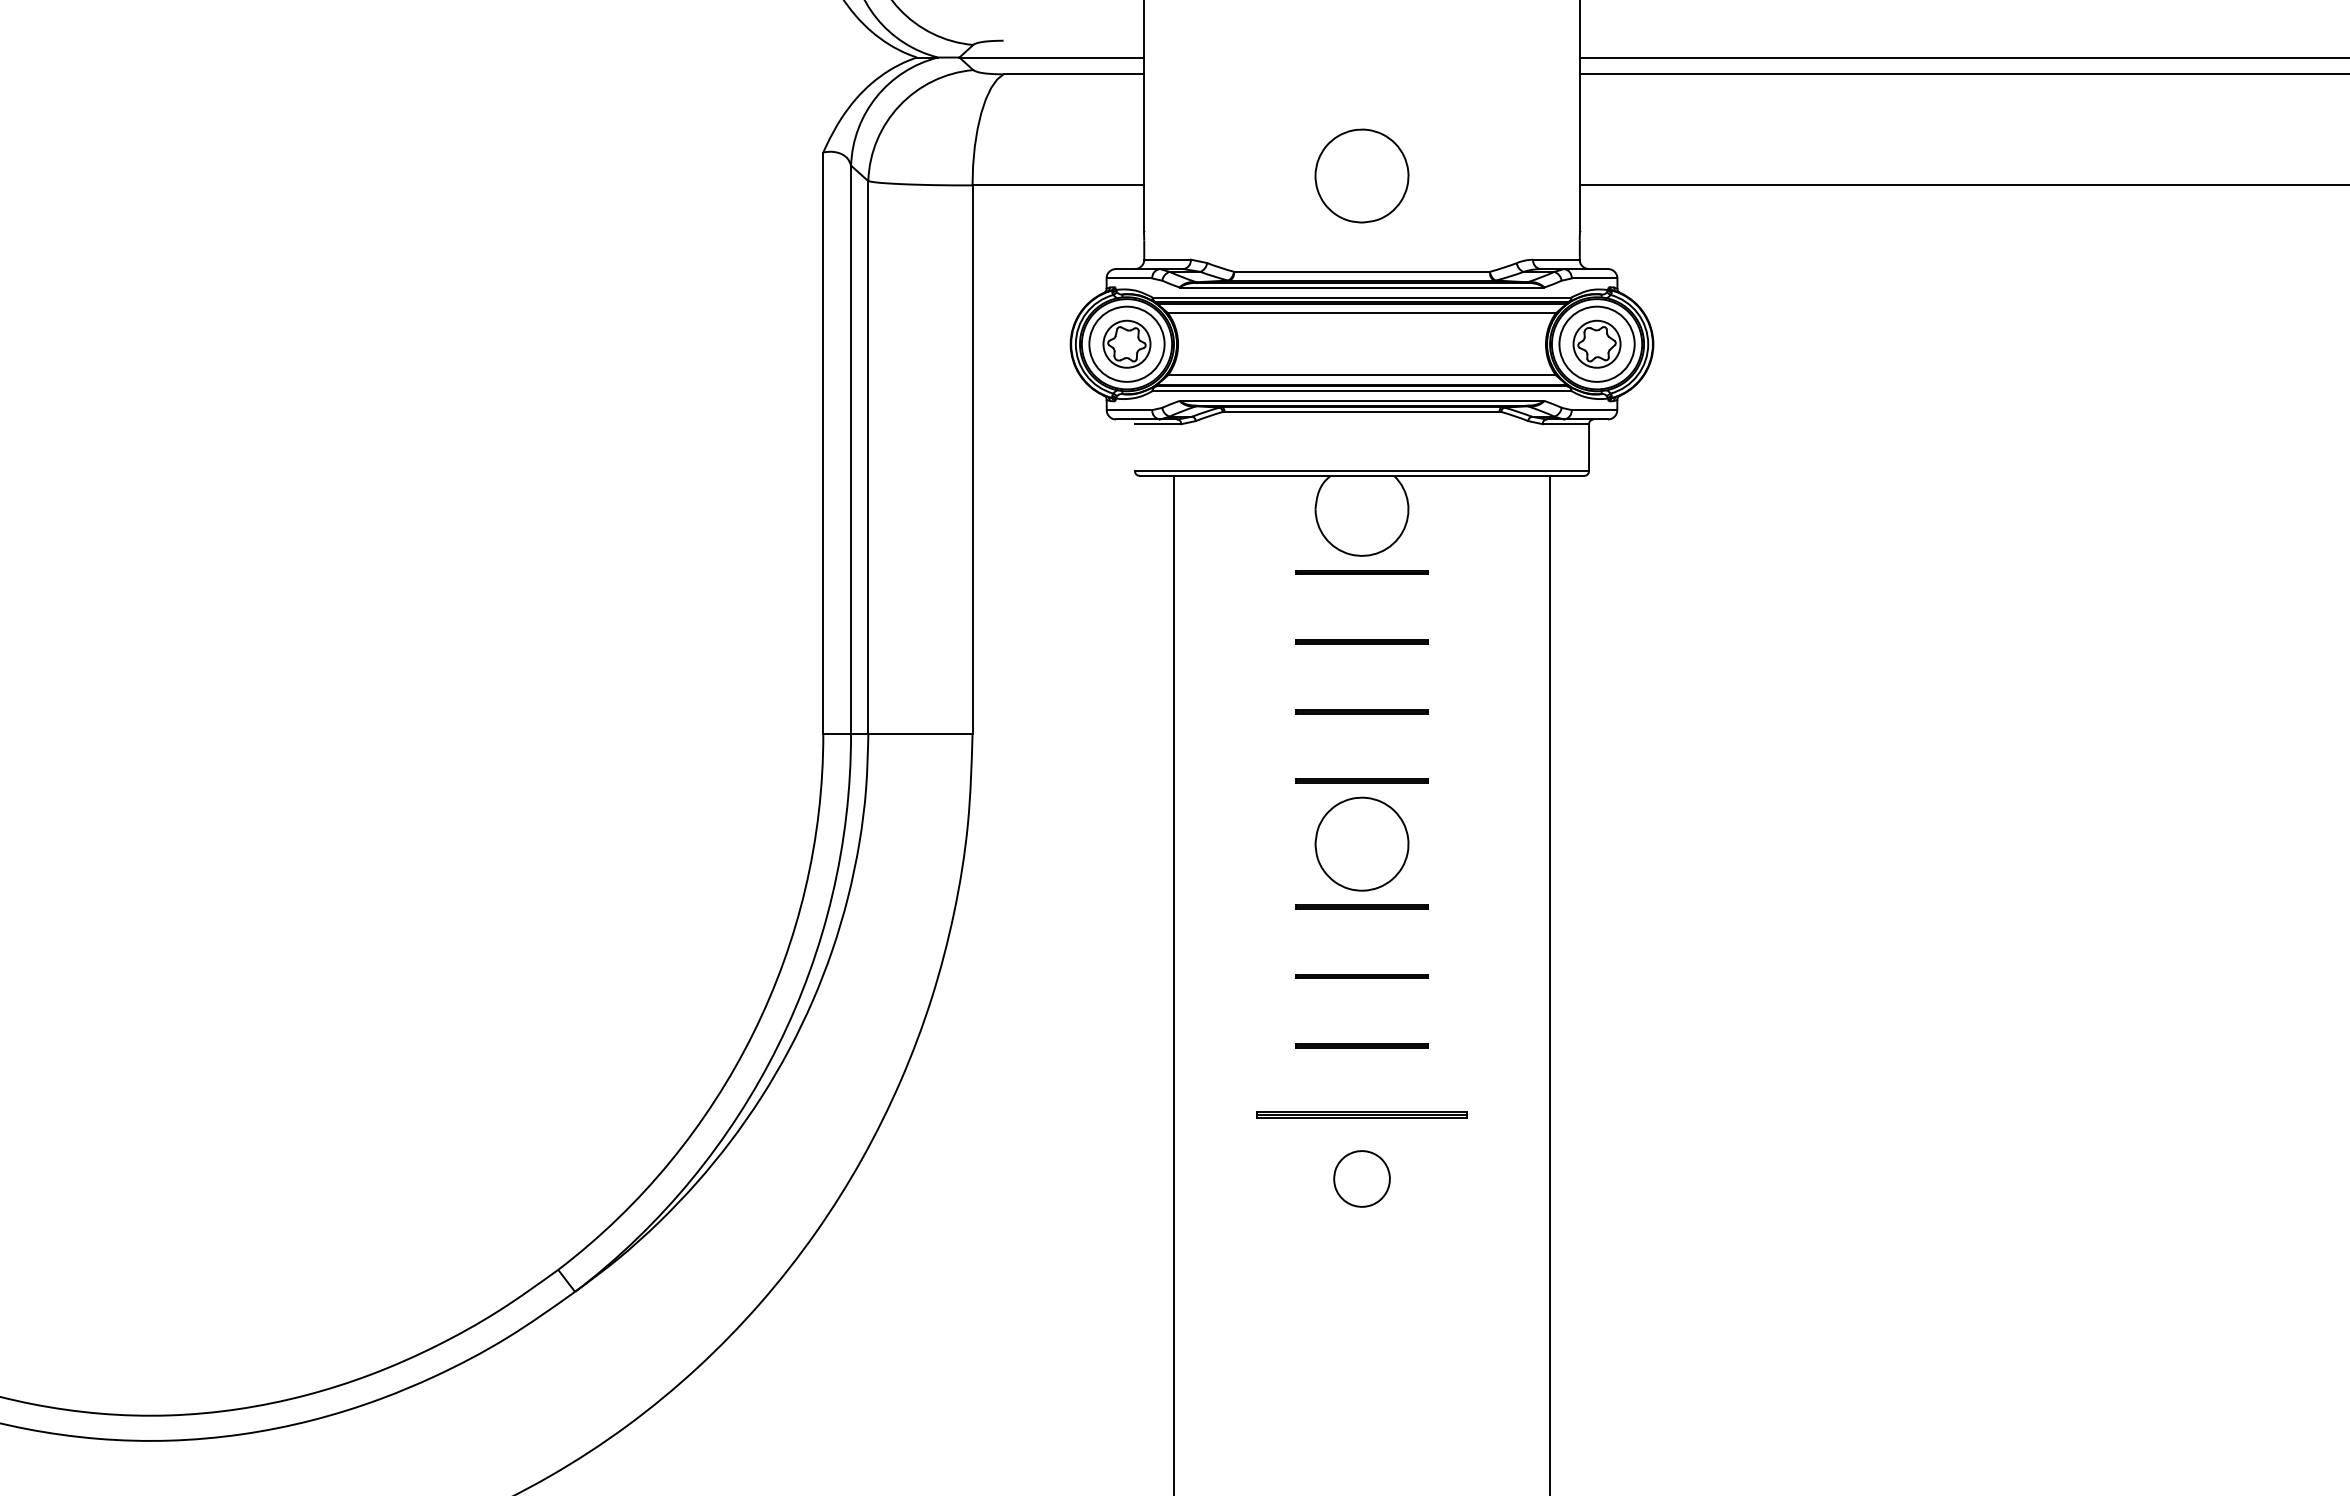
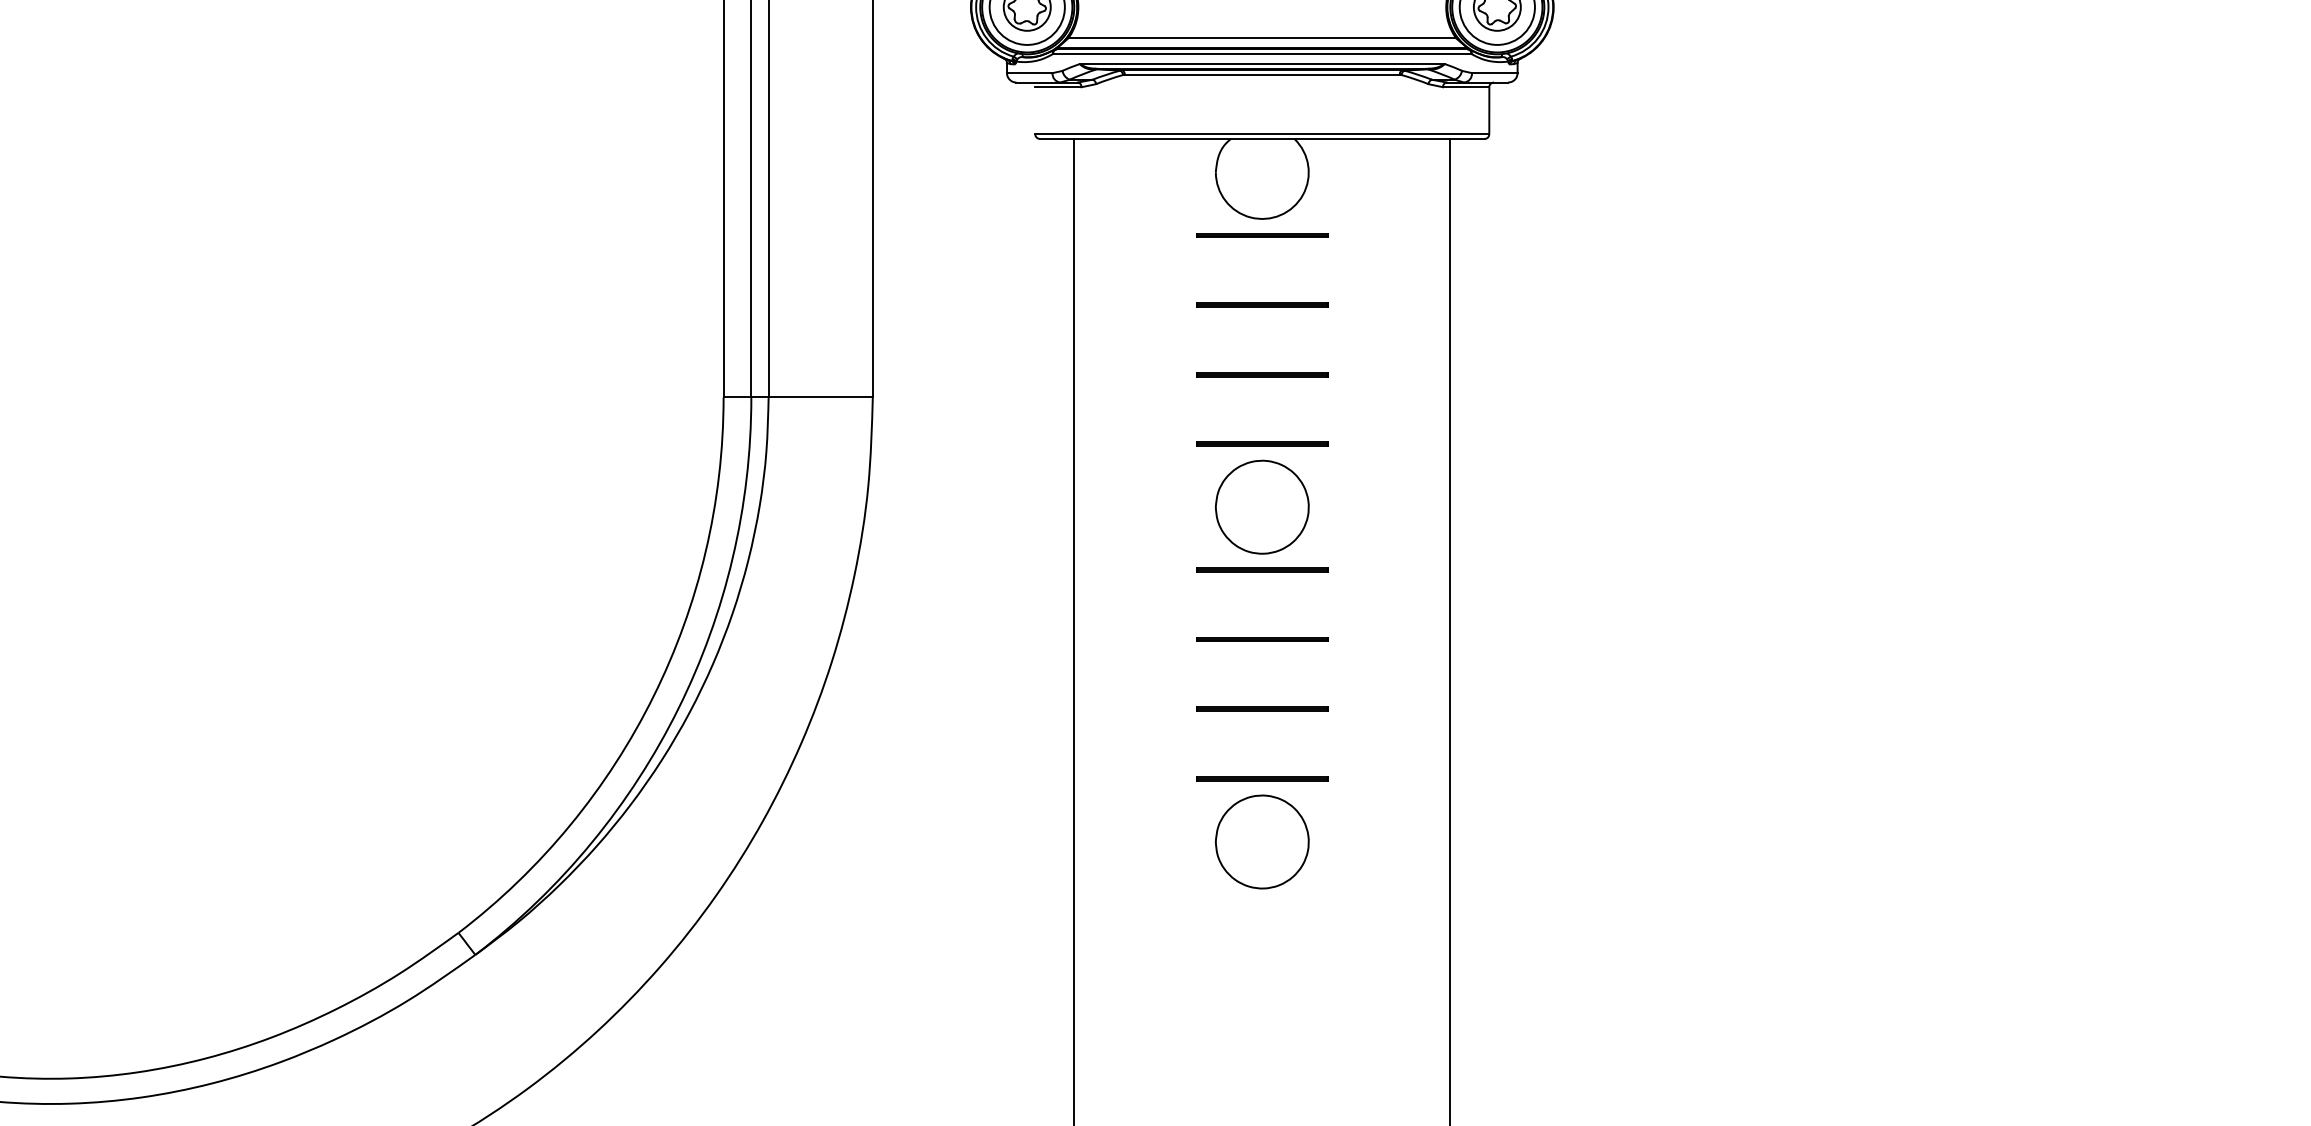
part: (1361, 1115) -> (1261, 778), size x0.62
part: (1361, 1178) -> (1261, 841), size x1.67

